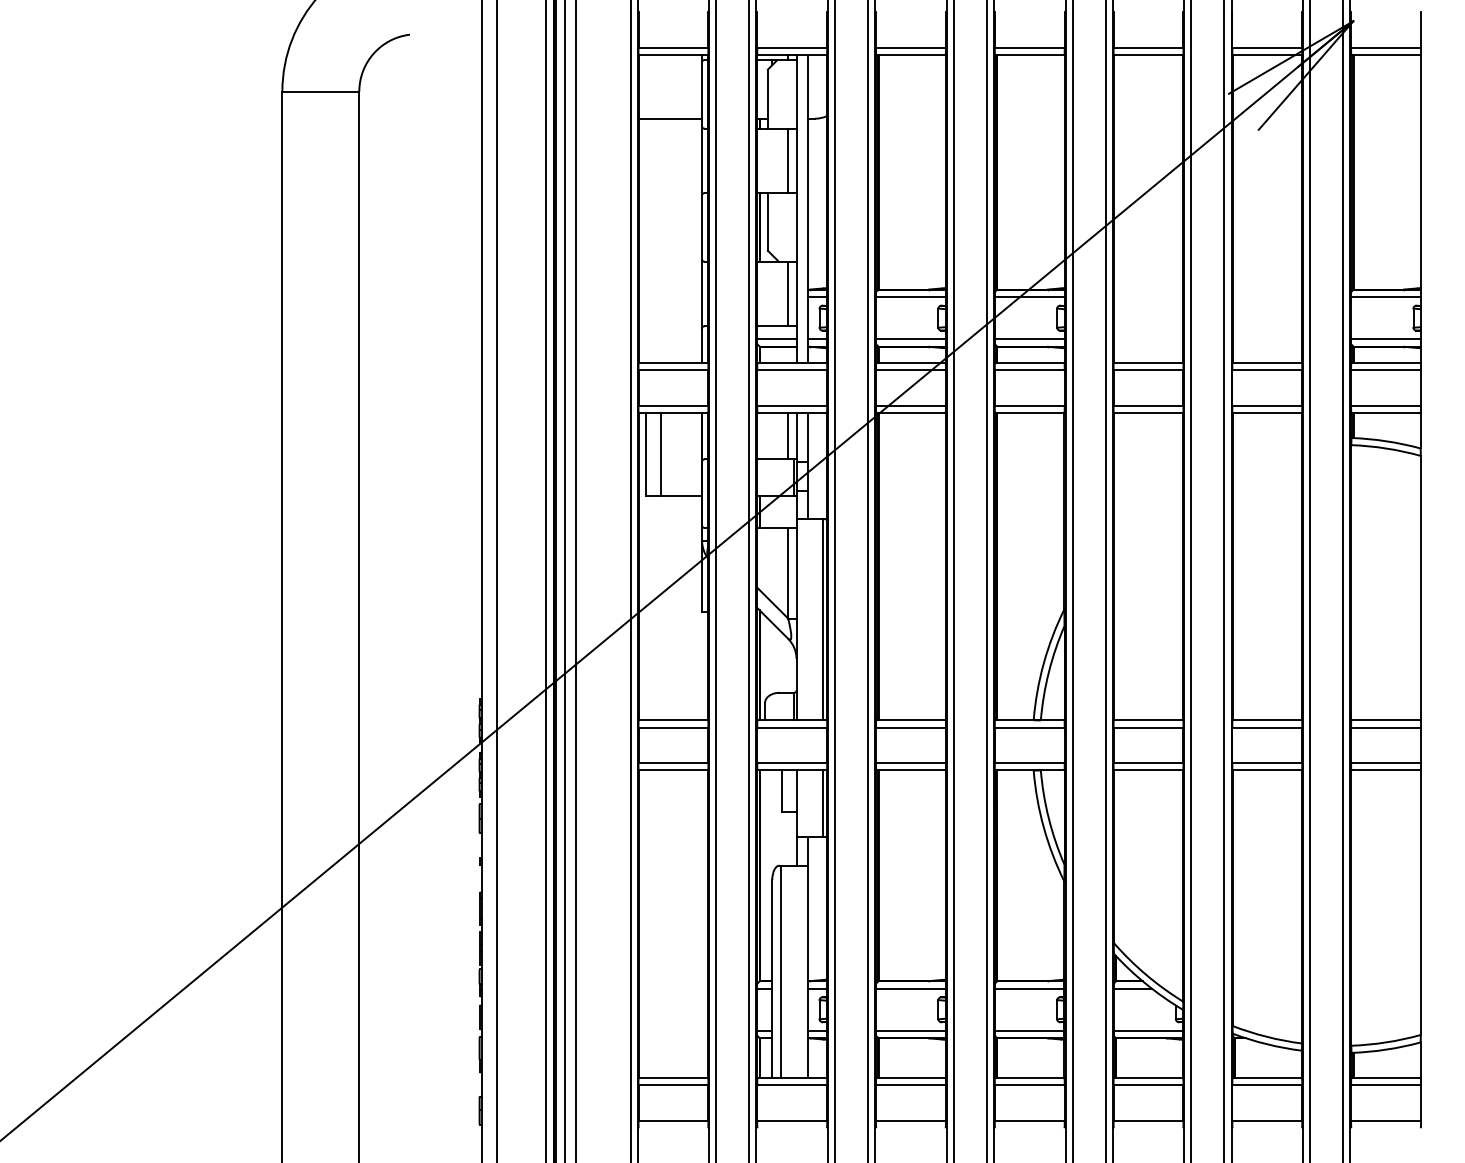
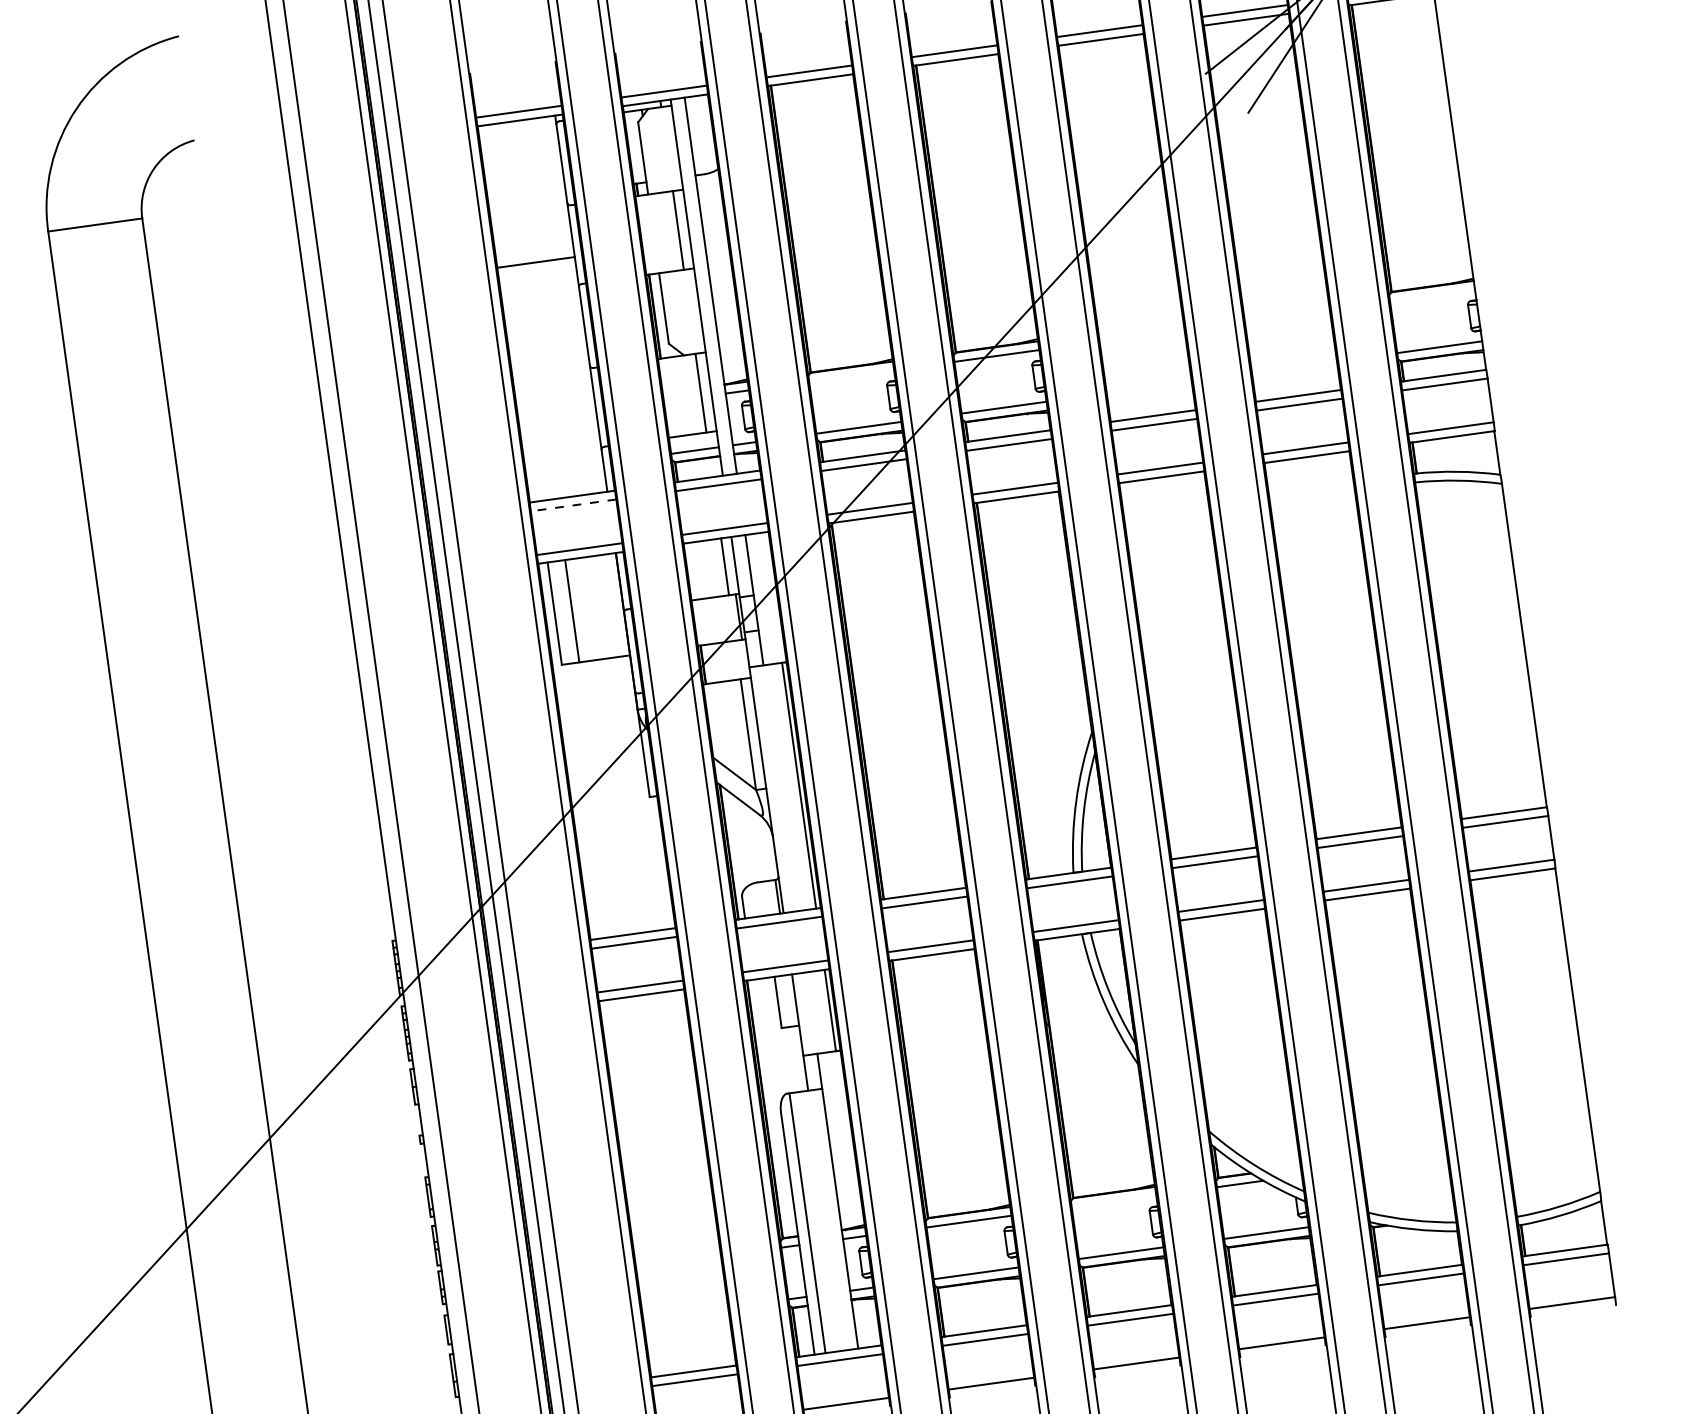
line: (670, 118) -> (536, 262), moved
line: (910, 297) -> (851, 376), removed
line: (1385, 297) -> (1431, 296), removed
line: (673, 369) -> (573, 504), solid -> dashed
line: (1029, 988) -> (1113, 1201), removed

